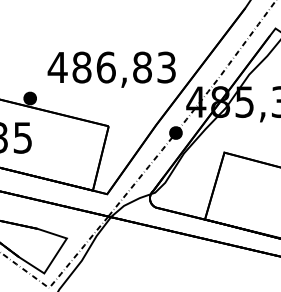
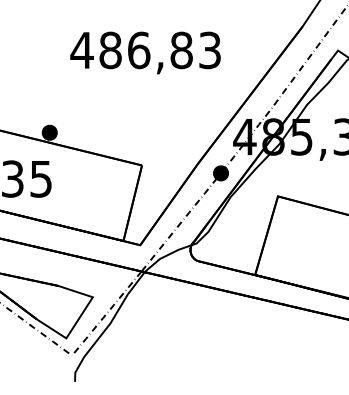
text: (111, 69) -> (145, 52), moved

